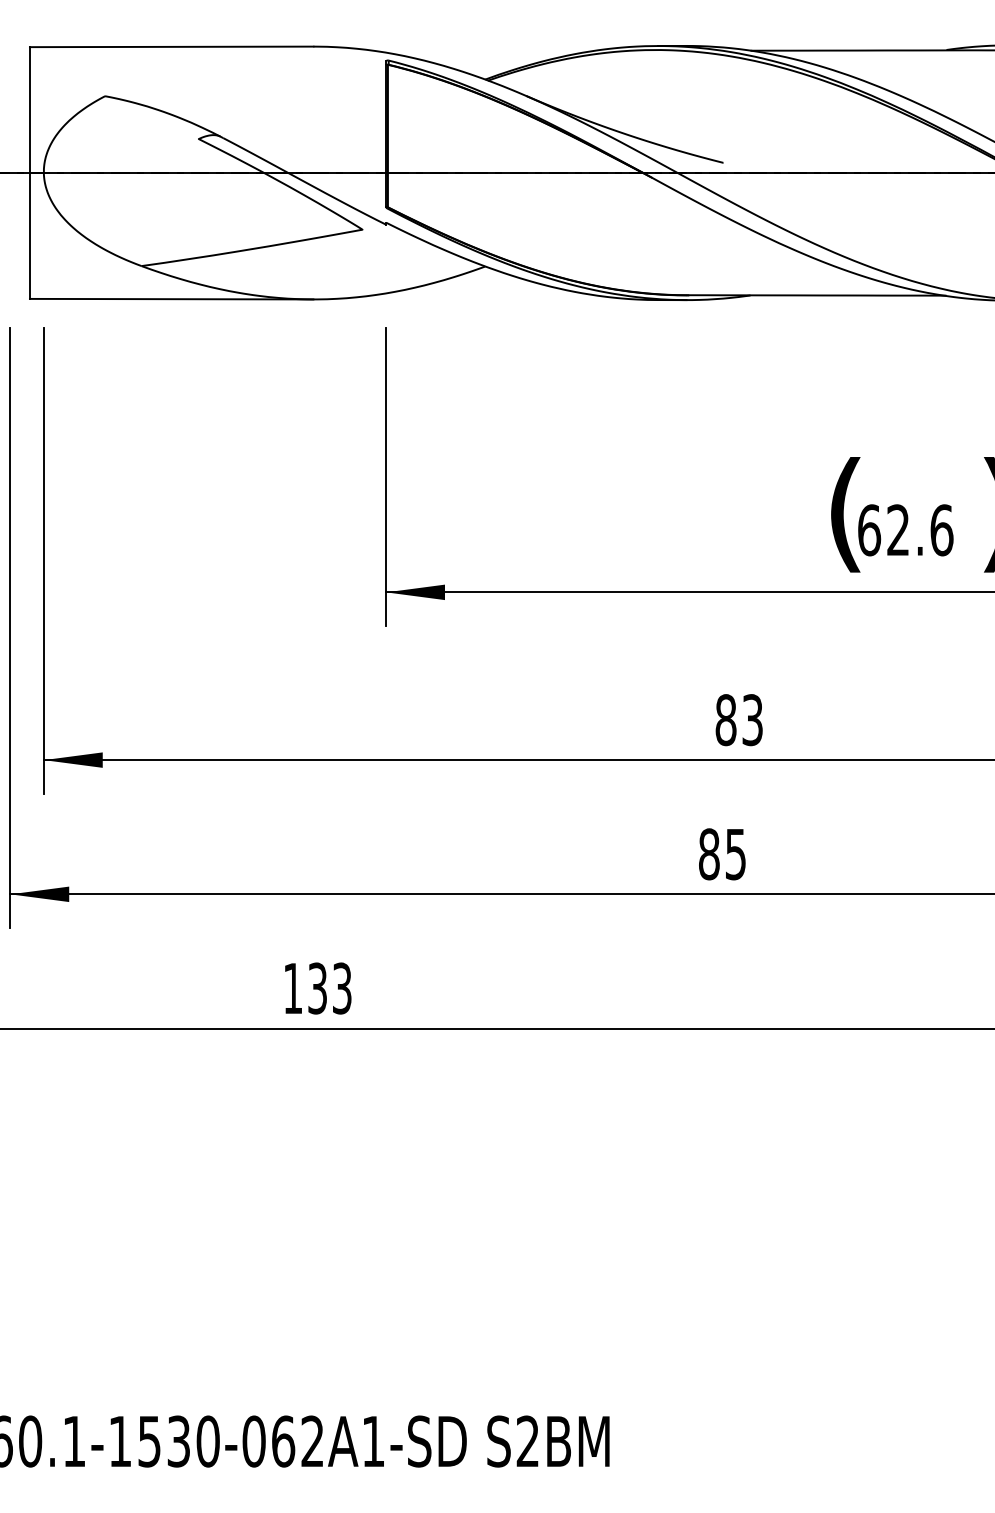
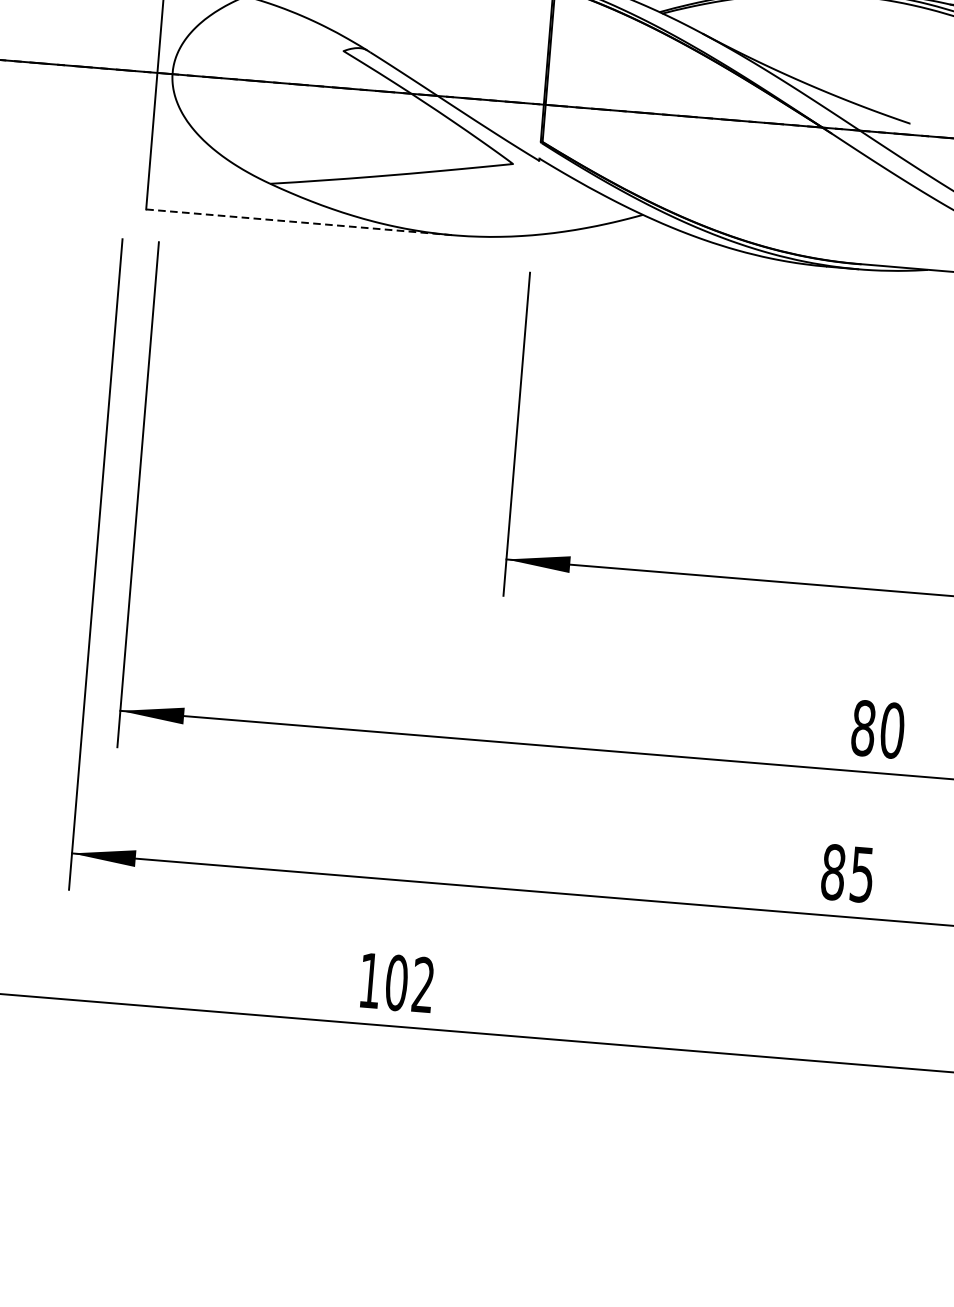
line: (171, 299) -> (299, 222), solid -> dashed
text: (752, 720) -> (892, 731), 83 -> 80
text: (329, 988) -> (409, 983), 133 -> 102

